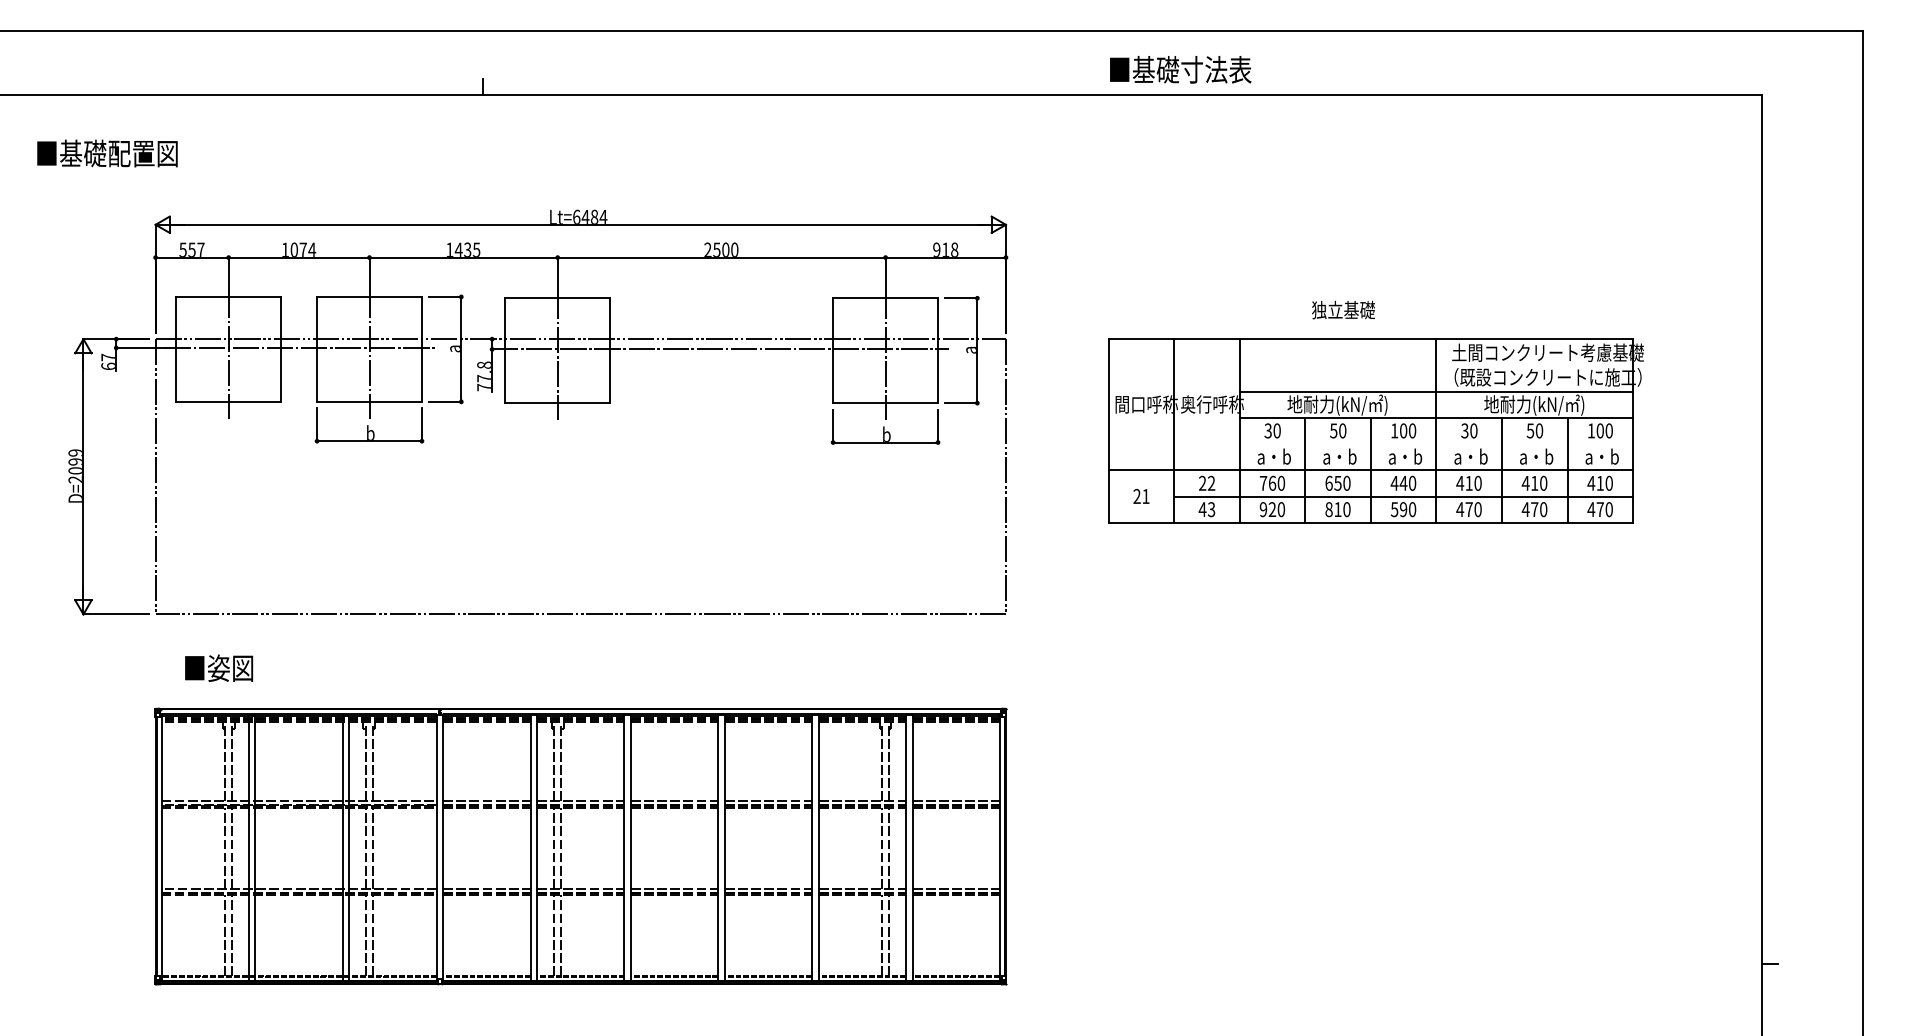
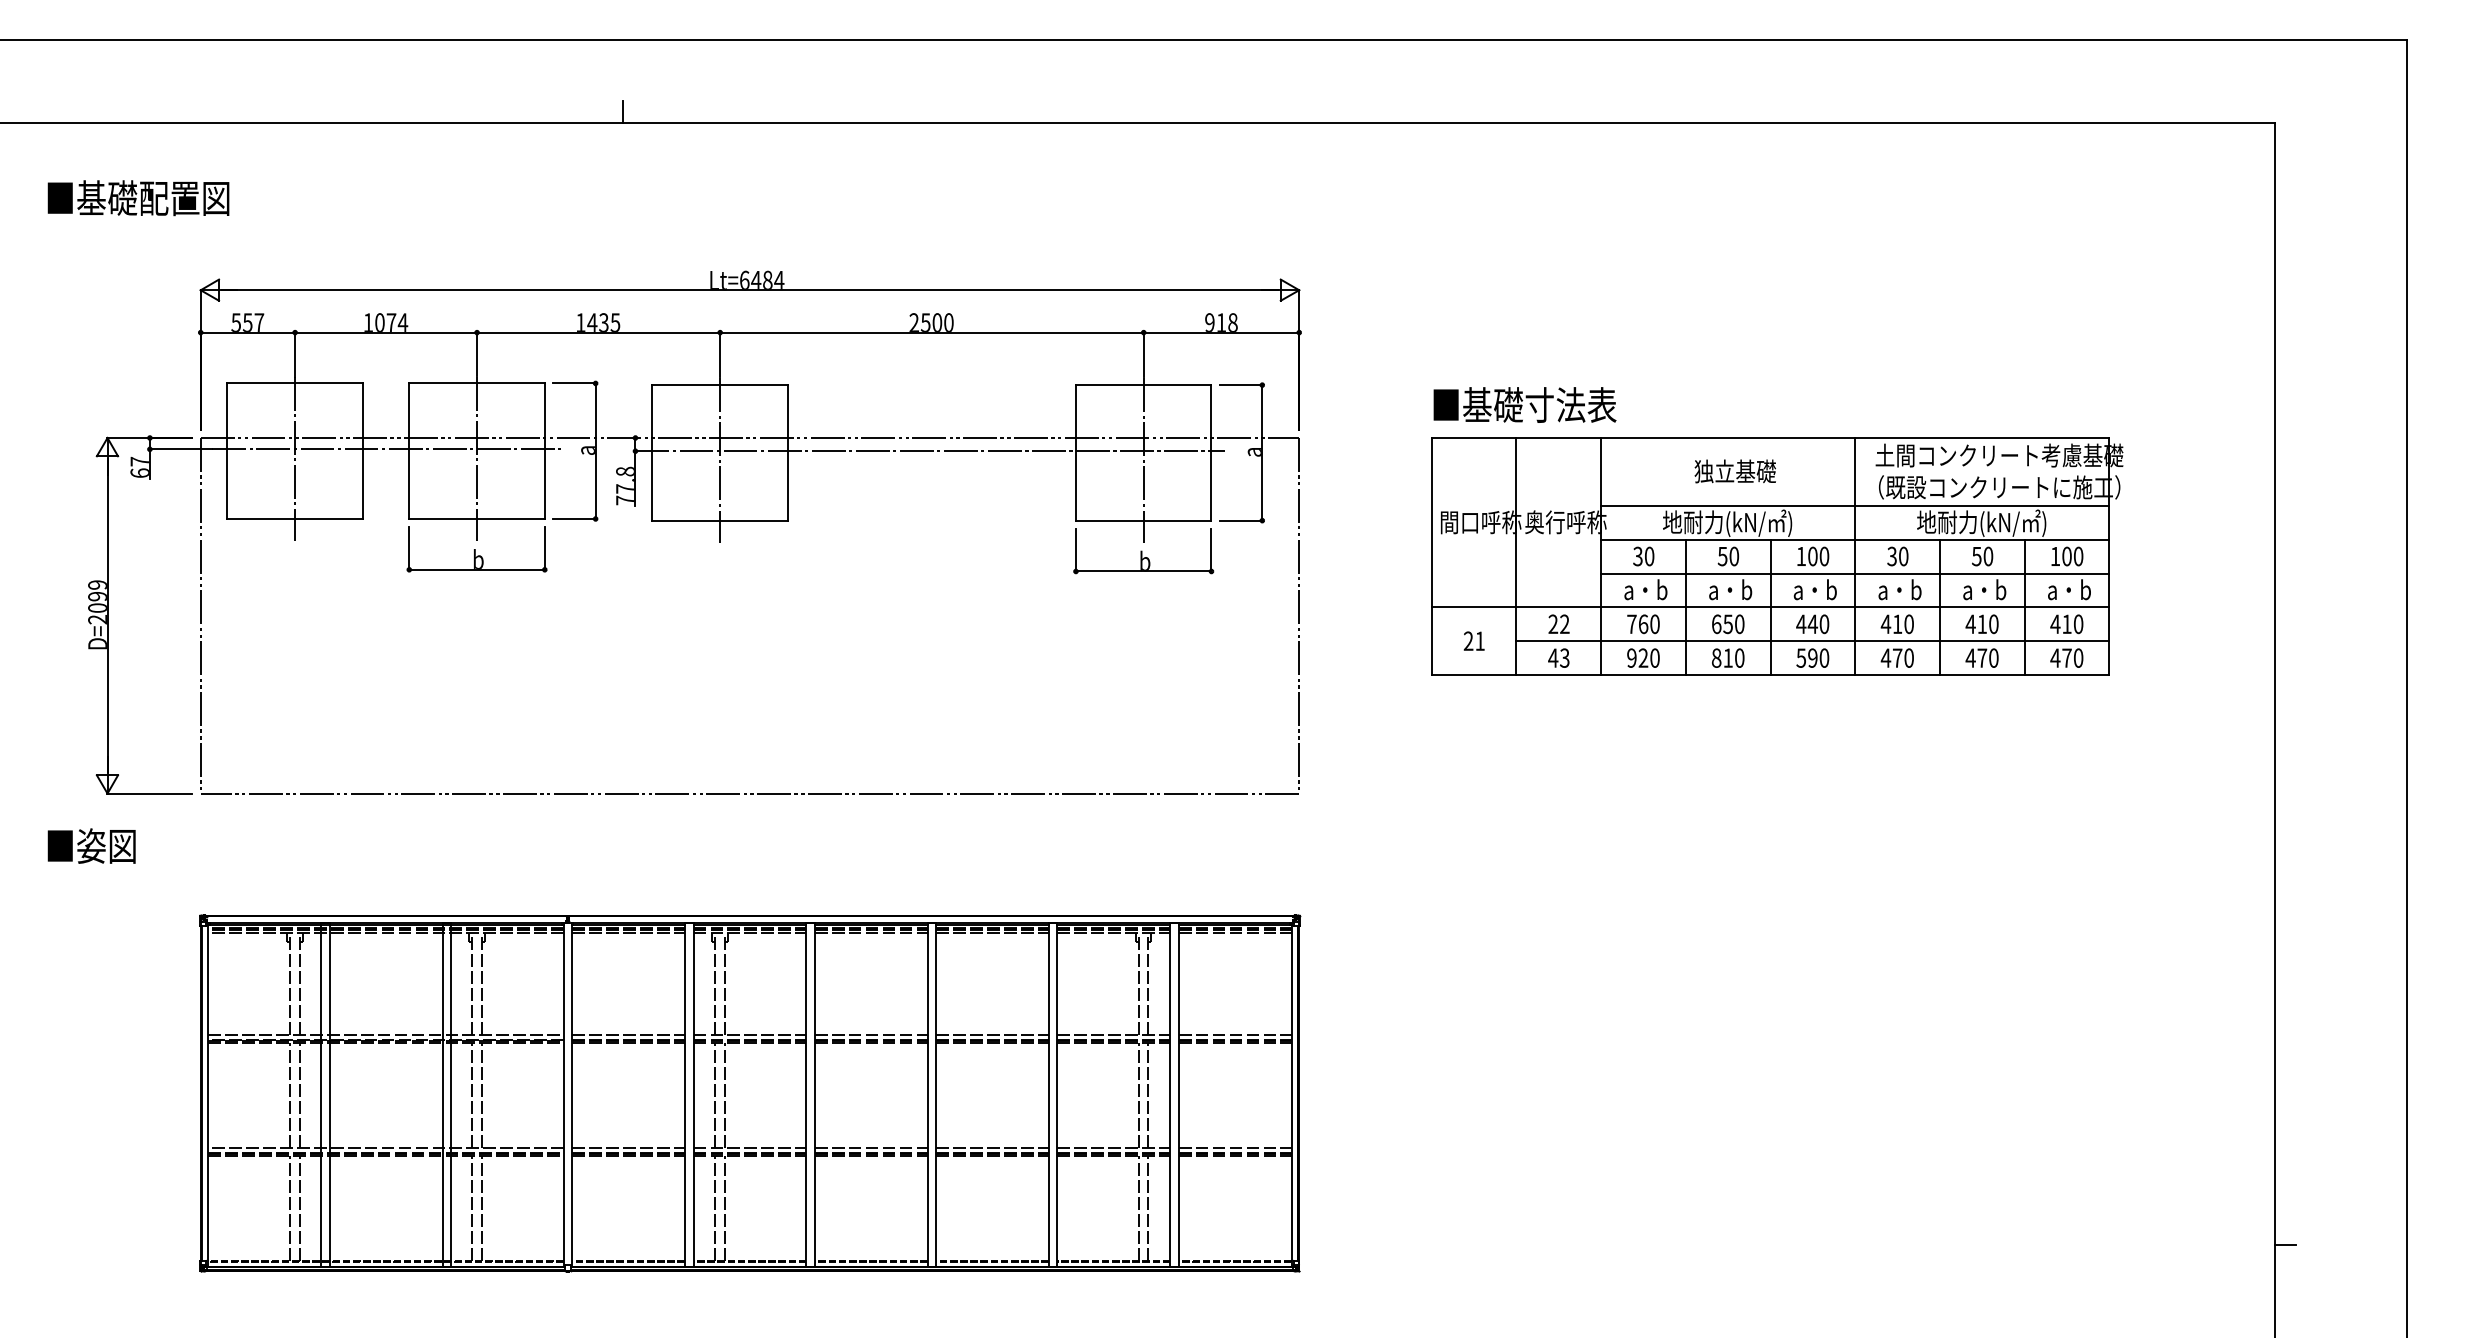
text: (1180, 69) -> (1524, 404), moved
text: (1342, 310) -> (1734, 471), moved
line: (1436, 444) -> (1855, 573), added
text: (218, 667) -> (91, 845), moved

